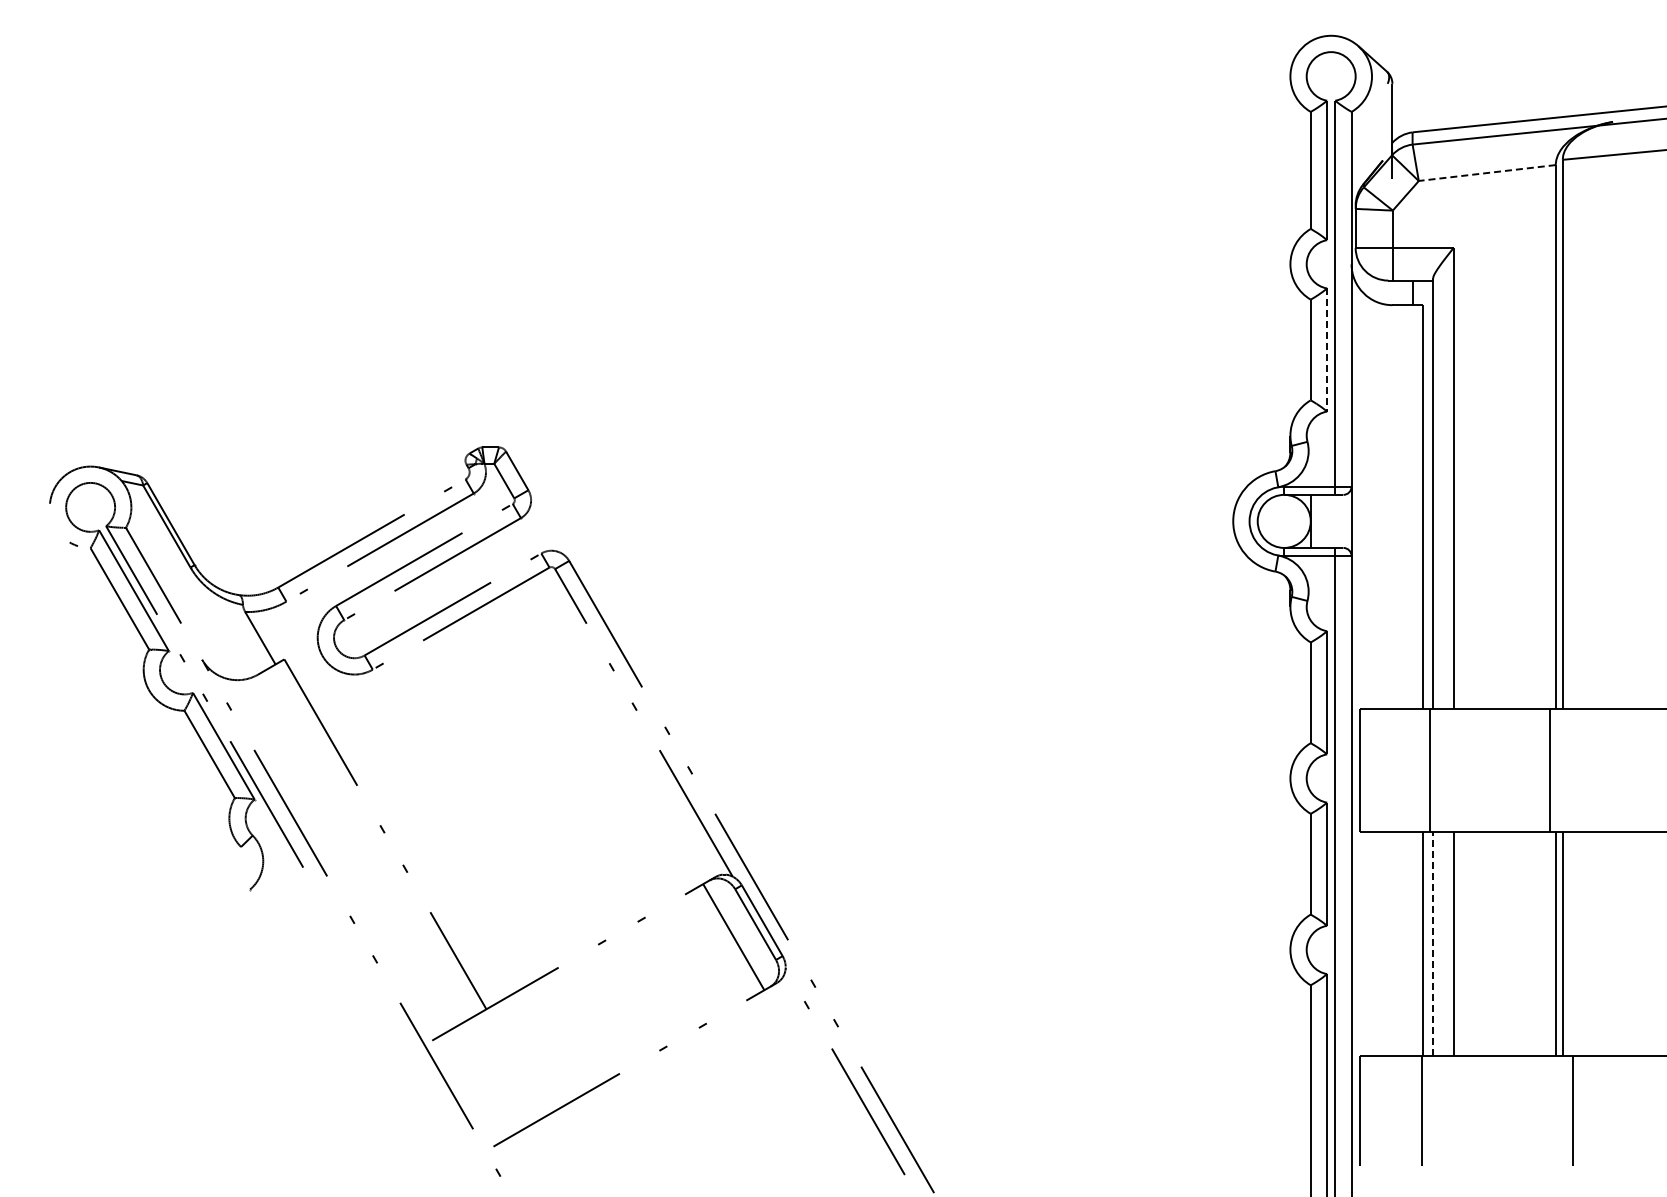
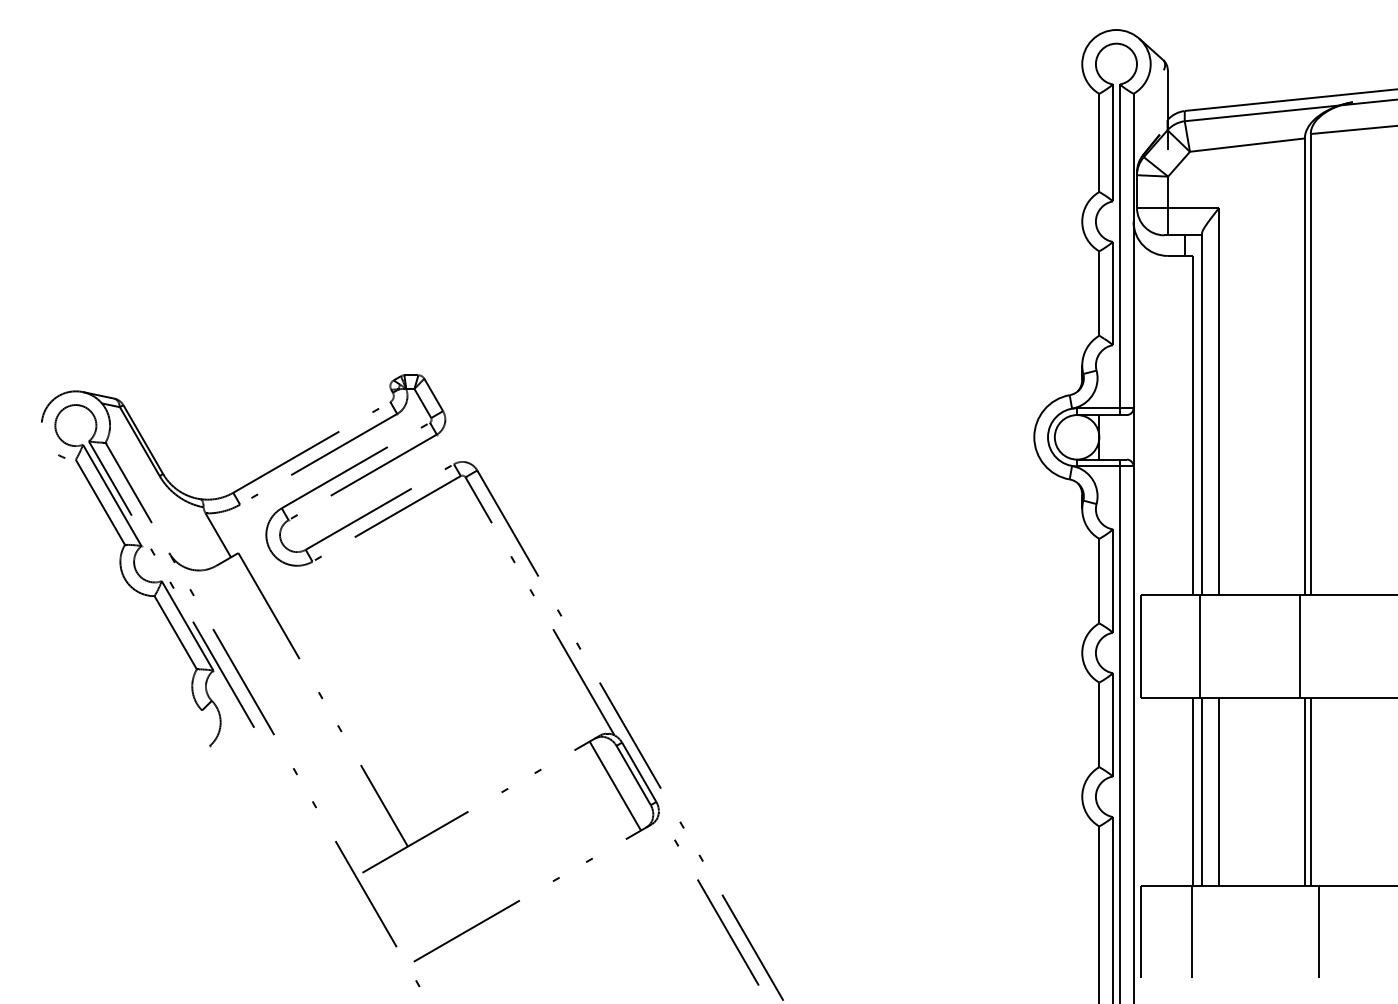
line: (1487, 173) -> (1247, 145), dashed -> solid
line: (1327, 350) -> (1113, 293), dashed -> solid
line: (1433, 943) -> (1202, 791), dashed -> solid

